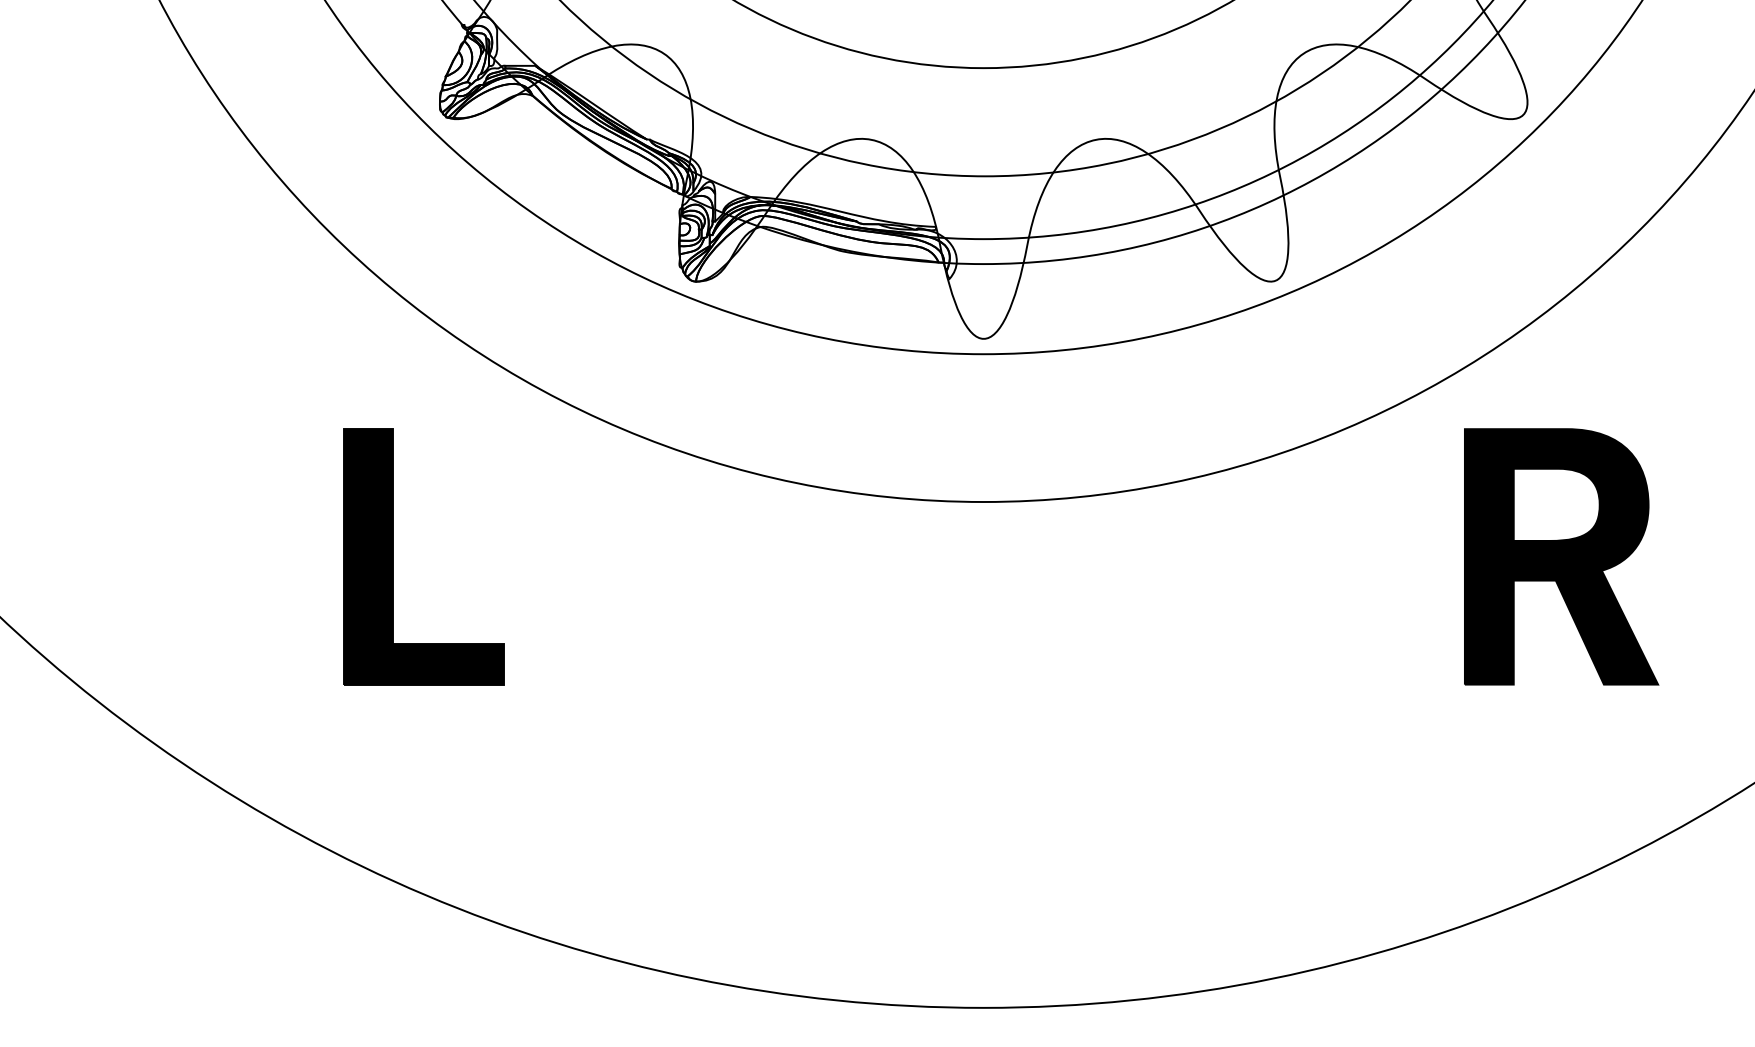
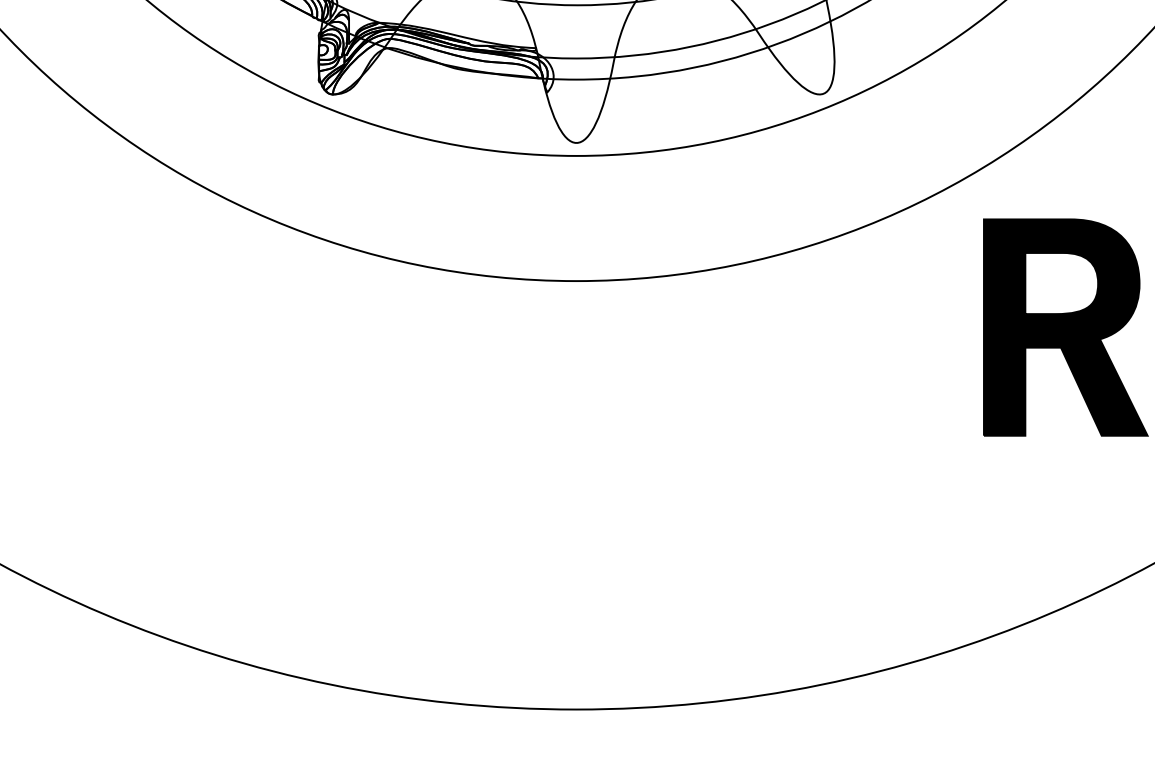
part: (393, 556) -> (76, 327), removed

